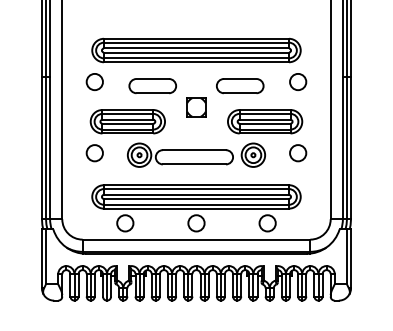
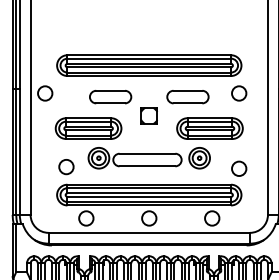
circle: (94, 81) -> (44, 93), moved
circle: (94, 153) -> (66, 167), moved
circle: (298, 153) -> (239, 169), moved

